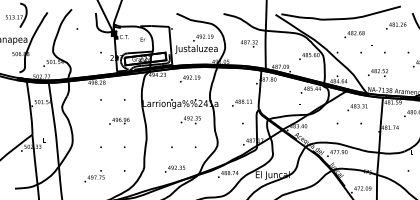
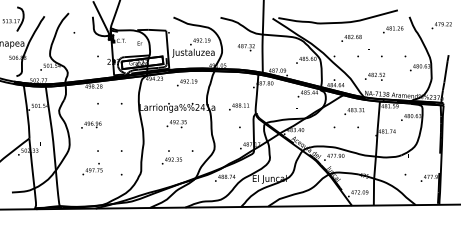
text: (119, 120) -> (91, 124), moved
text: (190, 120) -> (176, 124), moved
text: (174, 168) -> (171, 160), moved
text: (94, 176) -> (92, 169), moved

